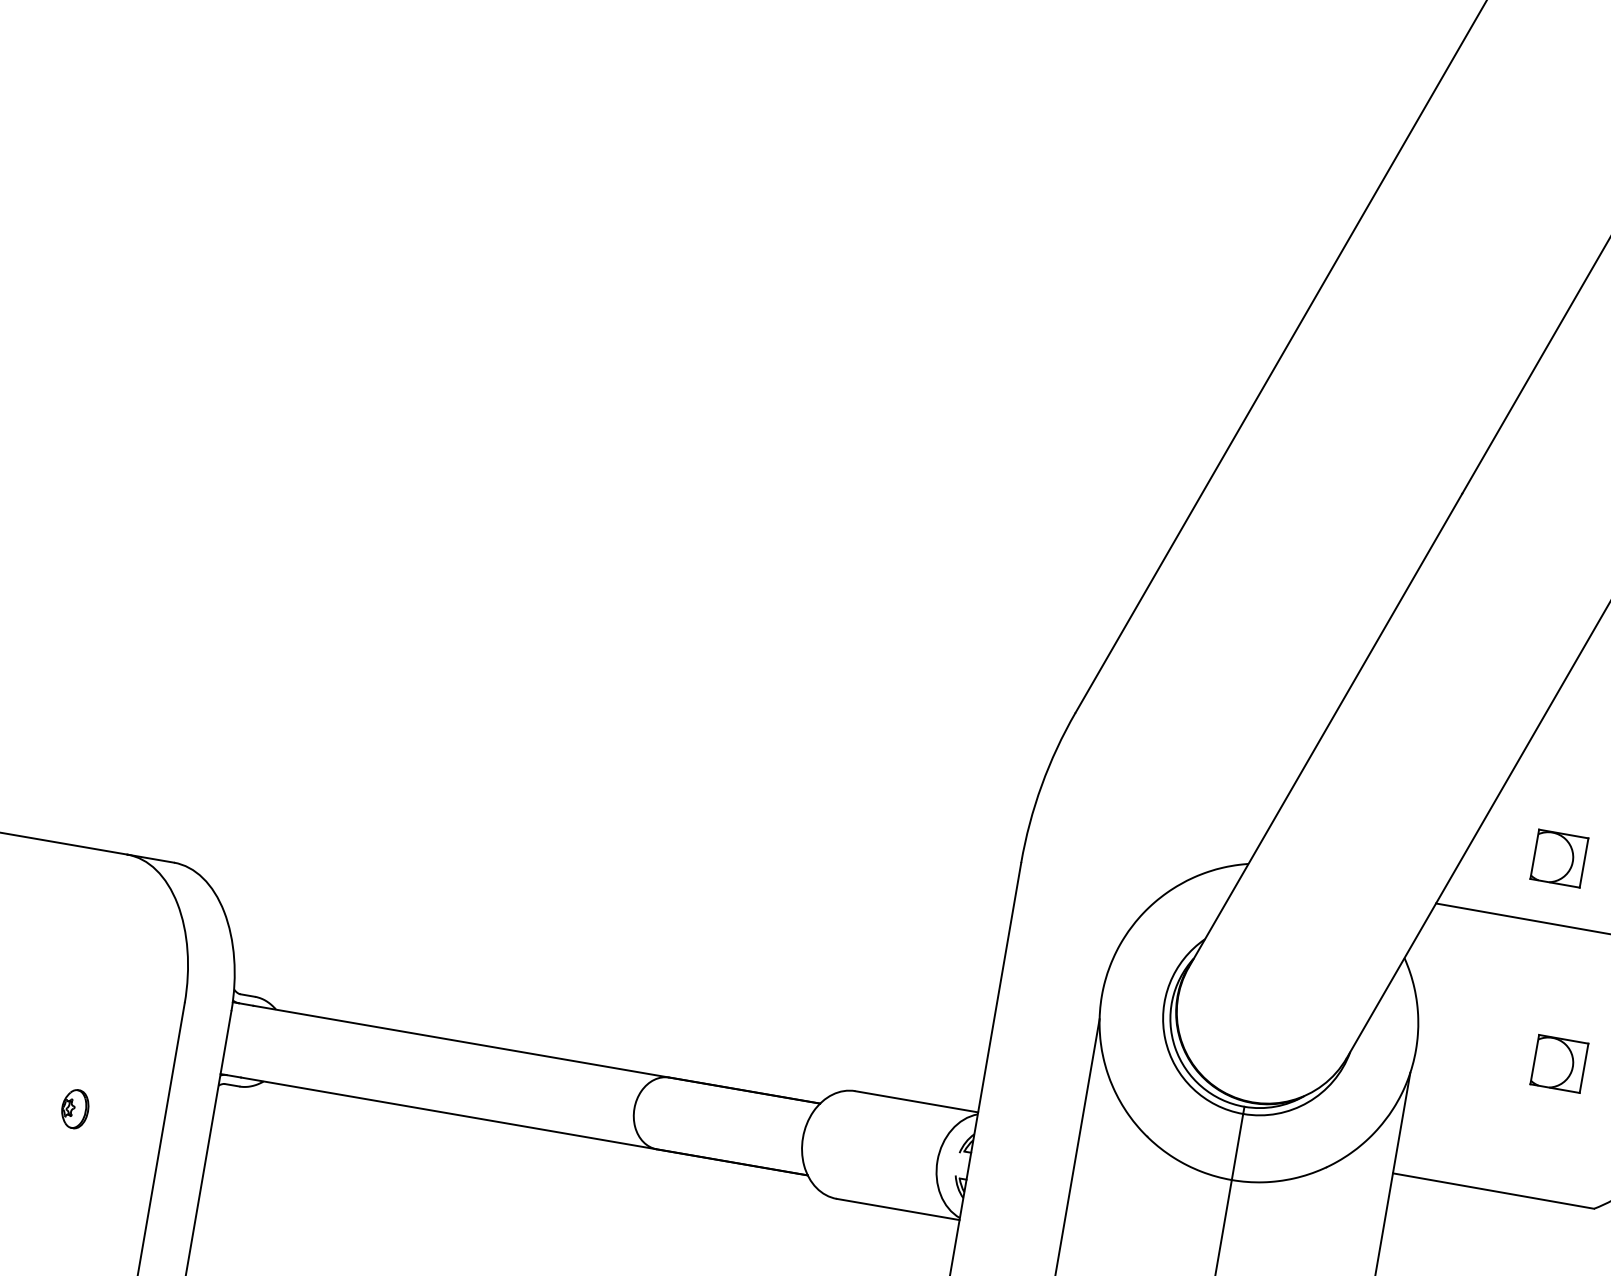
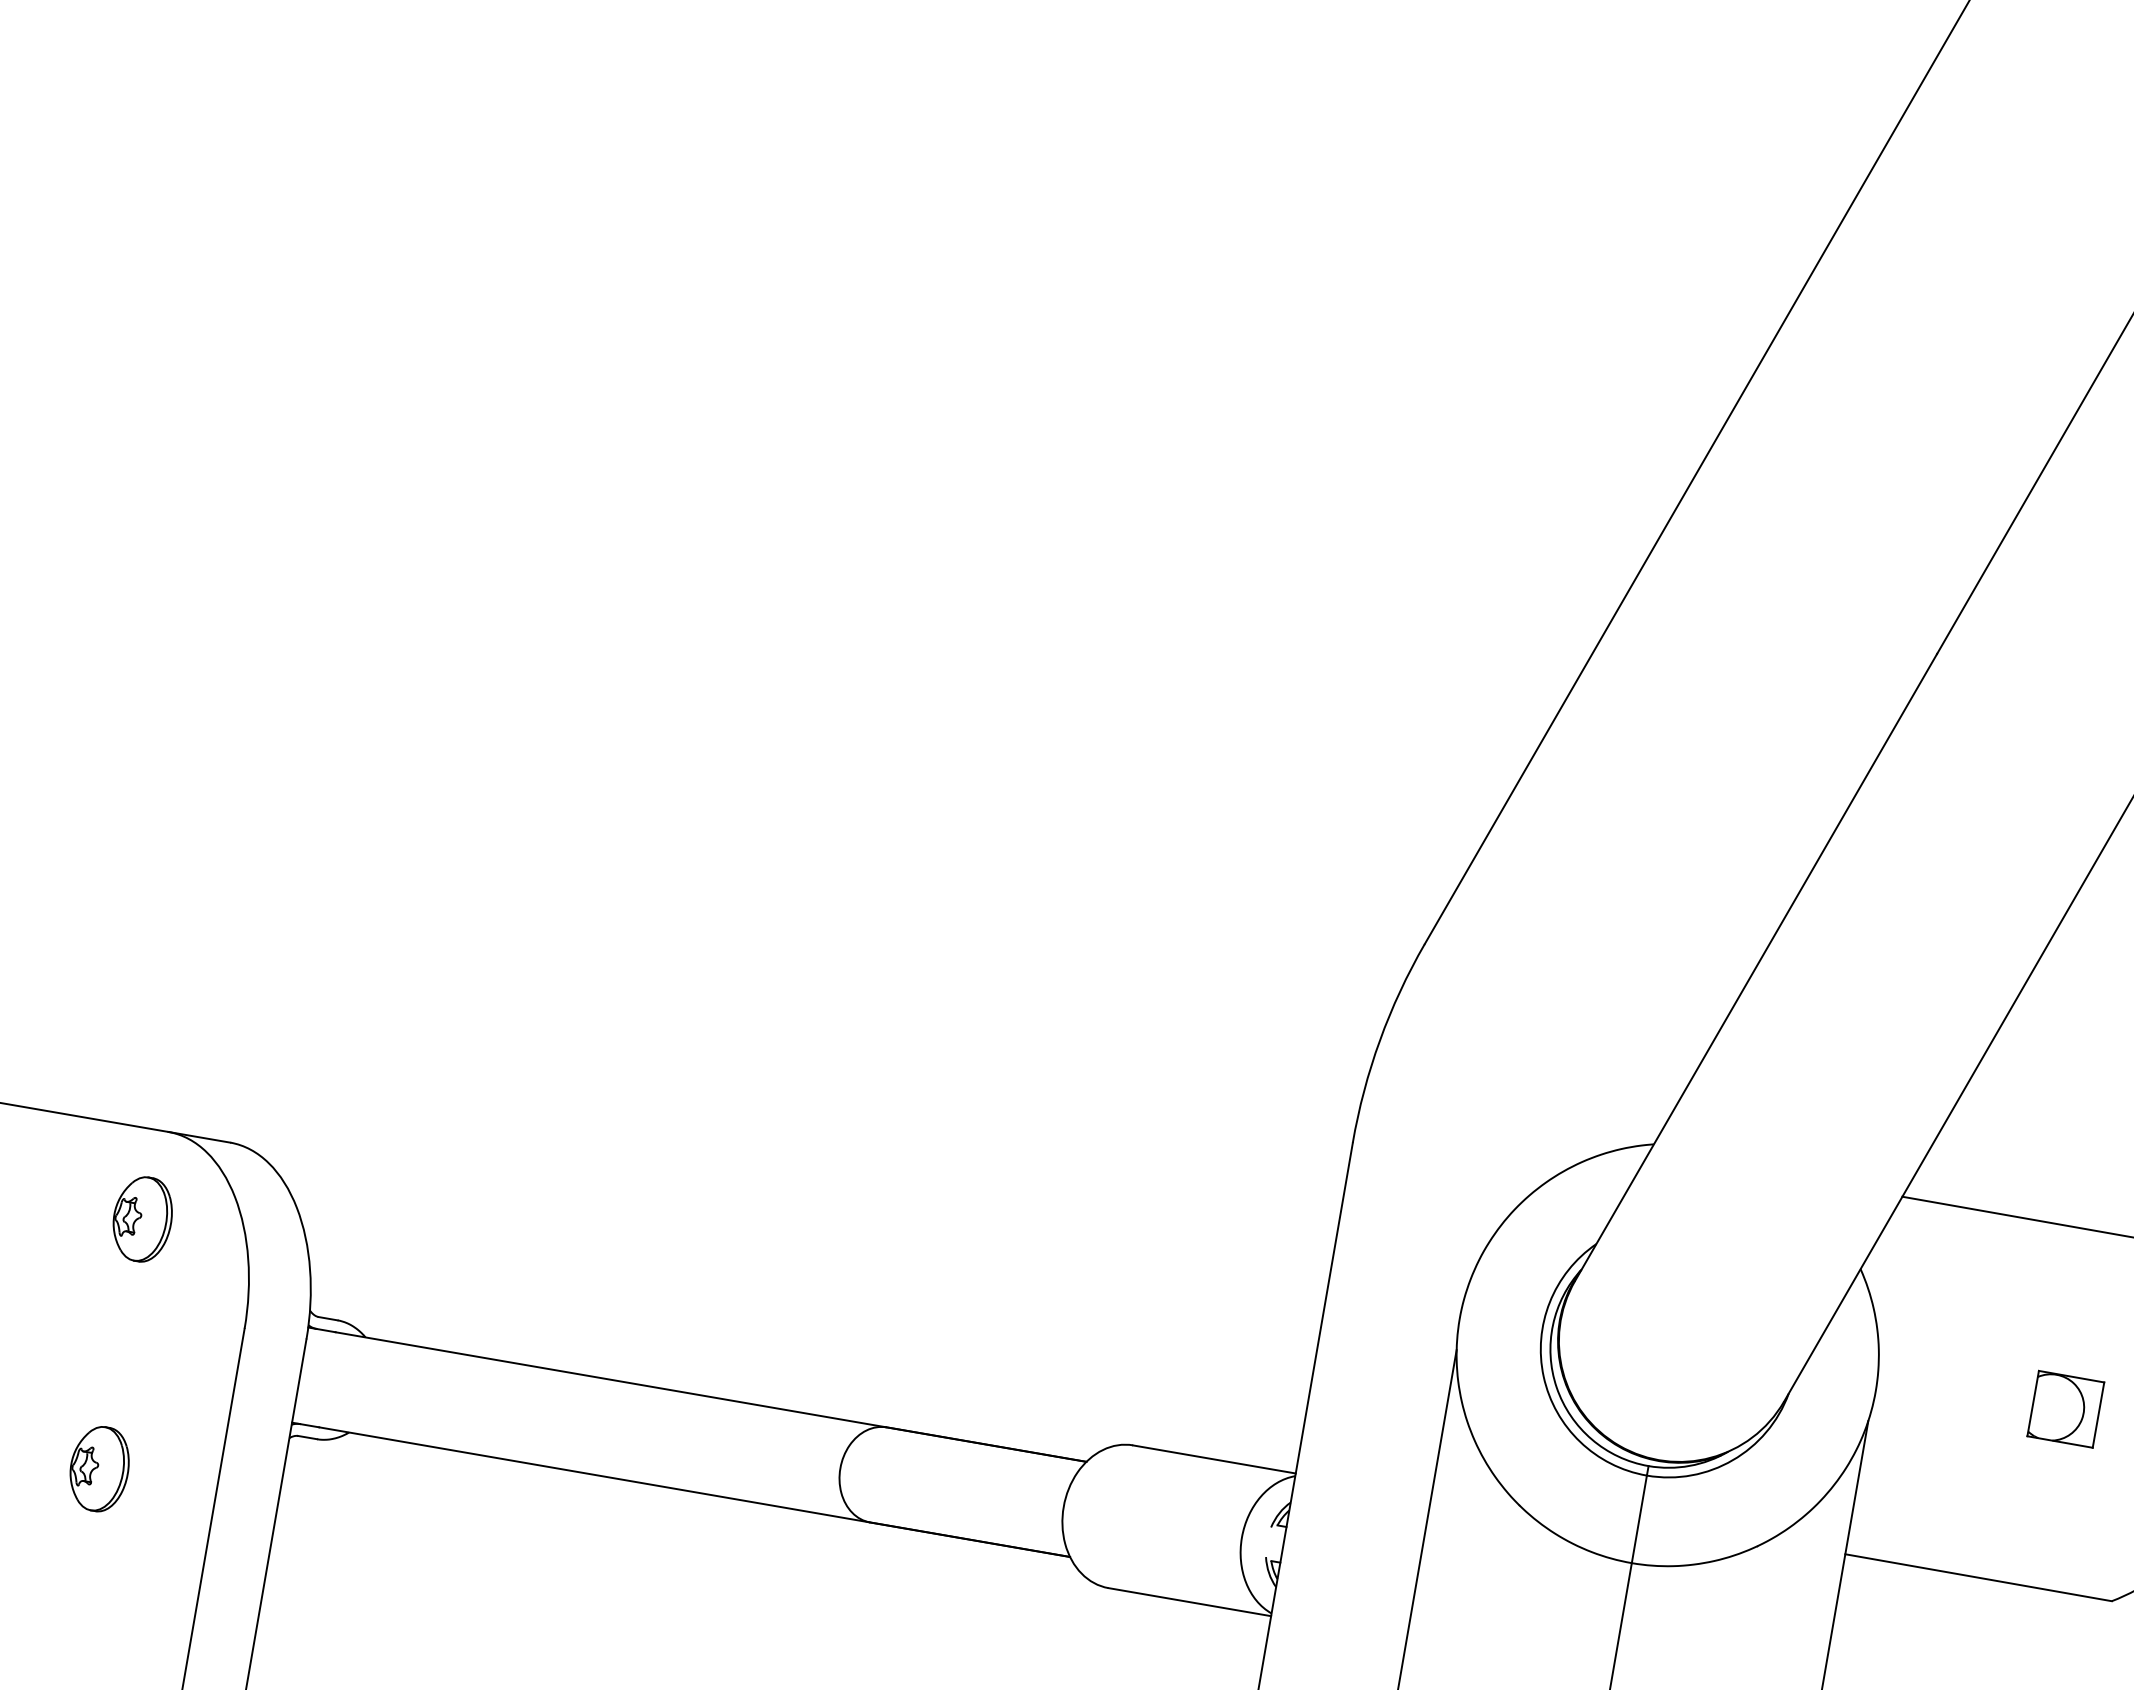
part: (1559, 858) -> (2065, 1136), removed
part: (107, 920) -> (142, 1219), added
part: (75, 1109) -> (99, 1469), size x1.67

